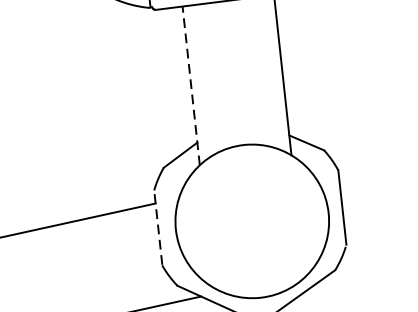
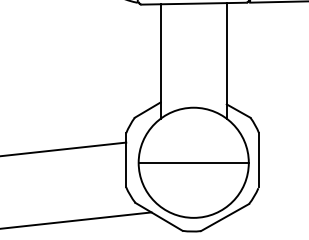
line: (190, 85) -> (160, 61), dashed -> solid
line: (252, 222) -> (193, 163), added
line: (158, 226) -> (126, 159), dashed -> solid

